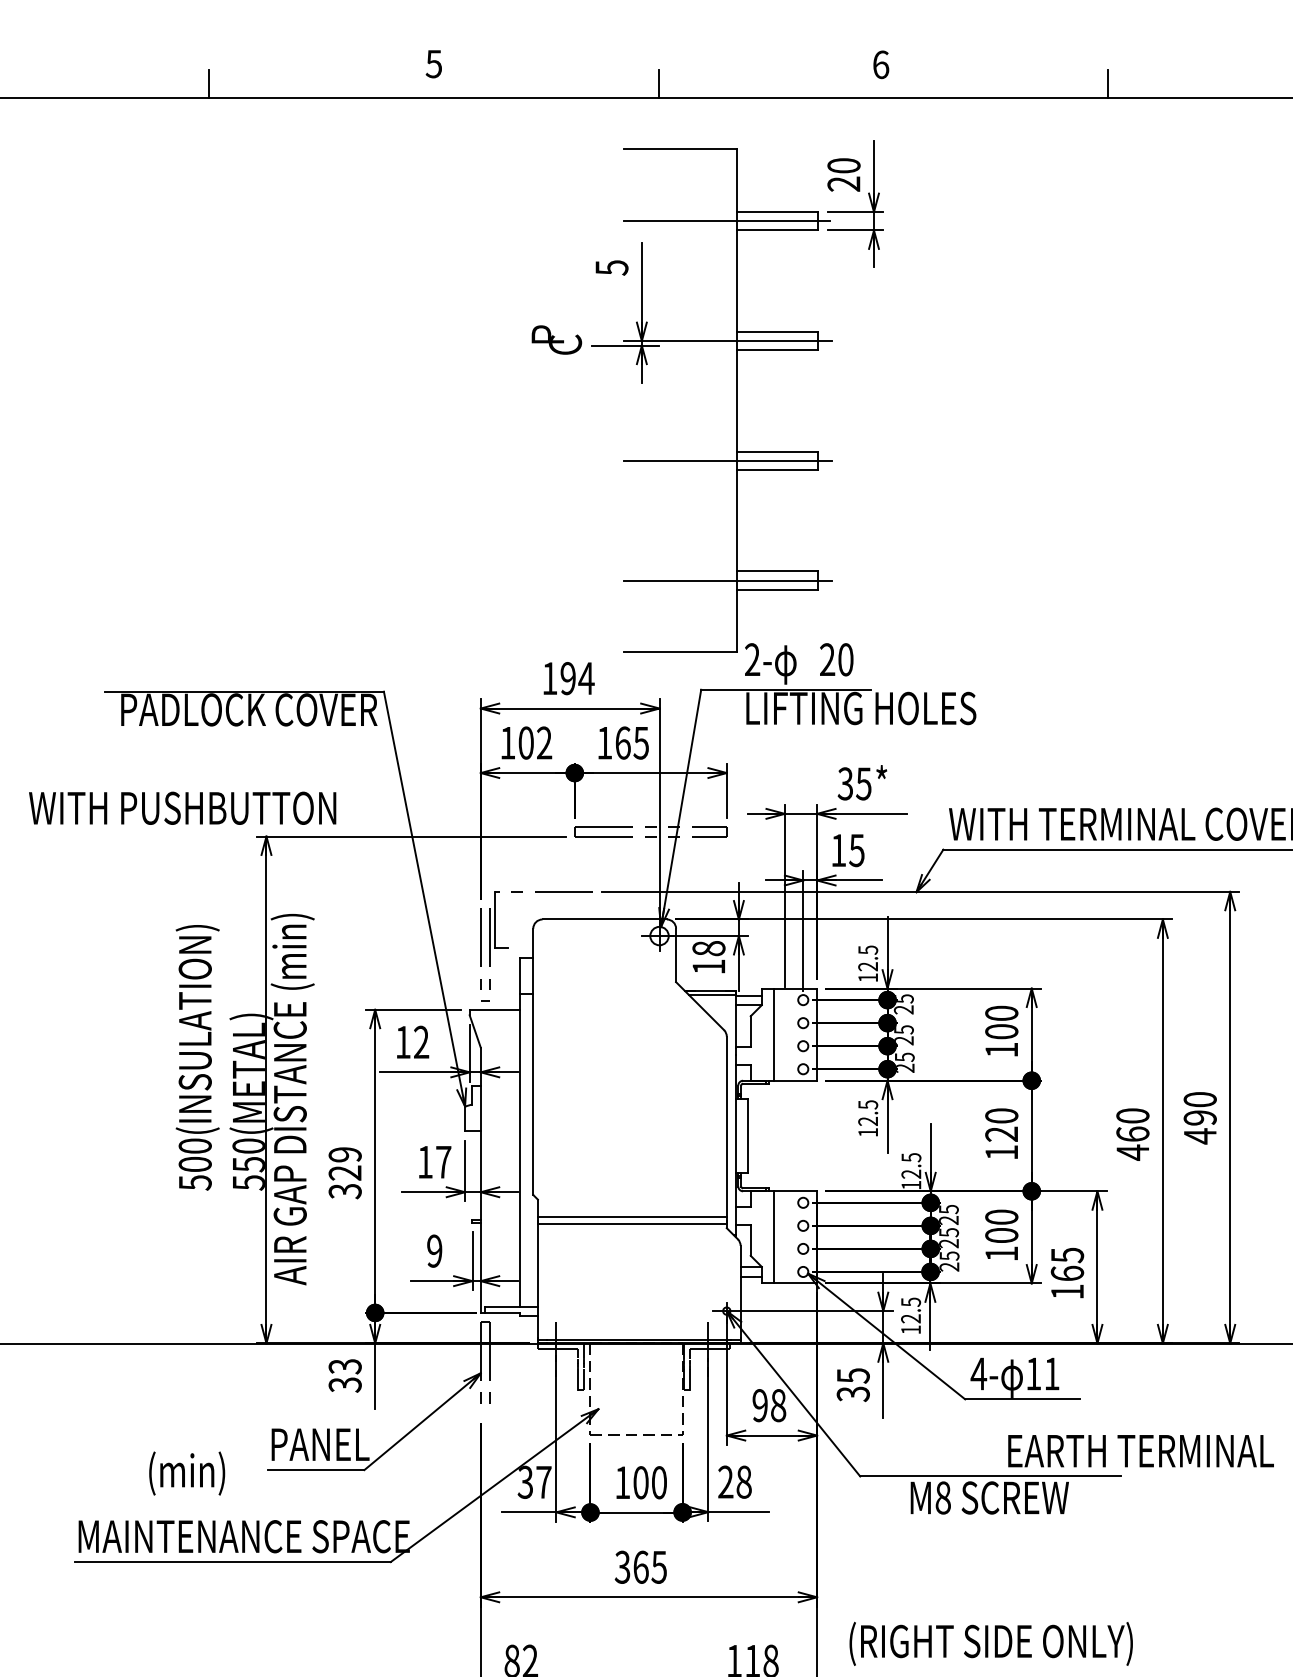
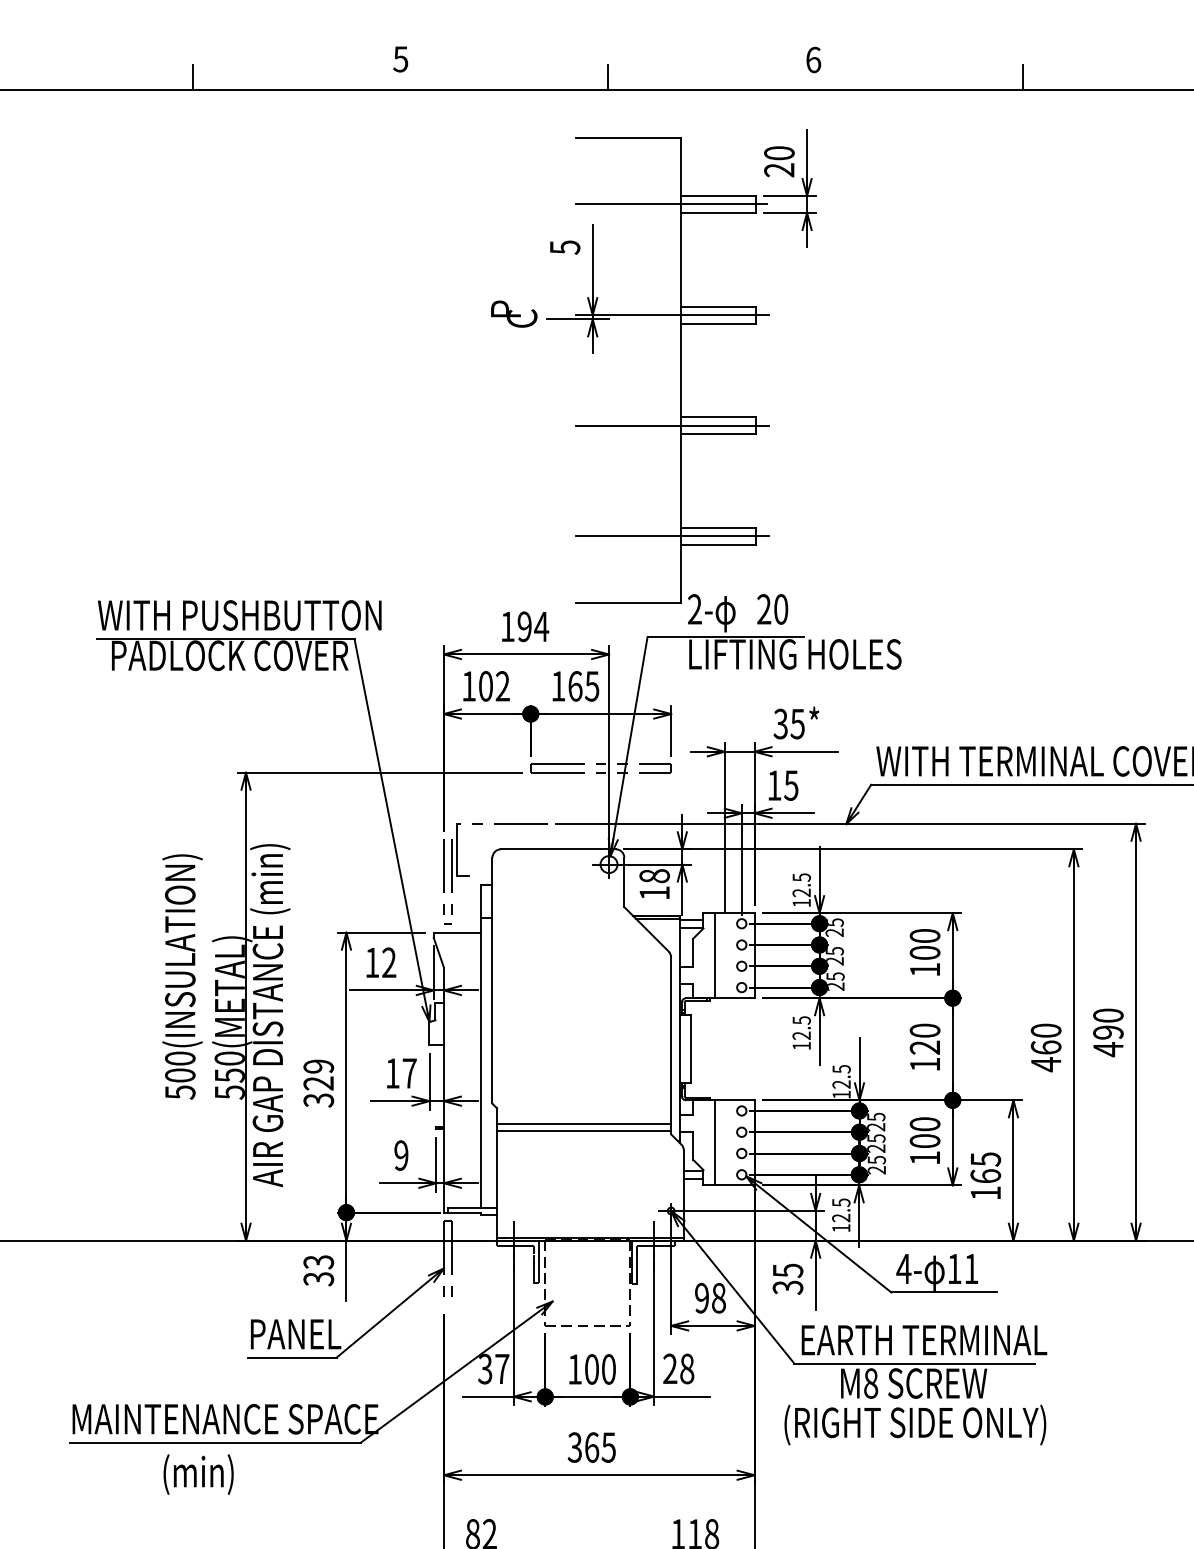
text: (182, 807) -> (239, 614), moved
text: (1140, 1451) -> (923, 1340), moved
text: (187, 1473) -> (198, 1474), moved
text: (990, 1643) -> (914, 1424), moved

